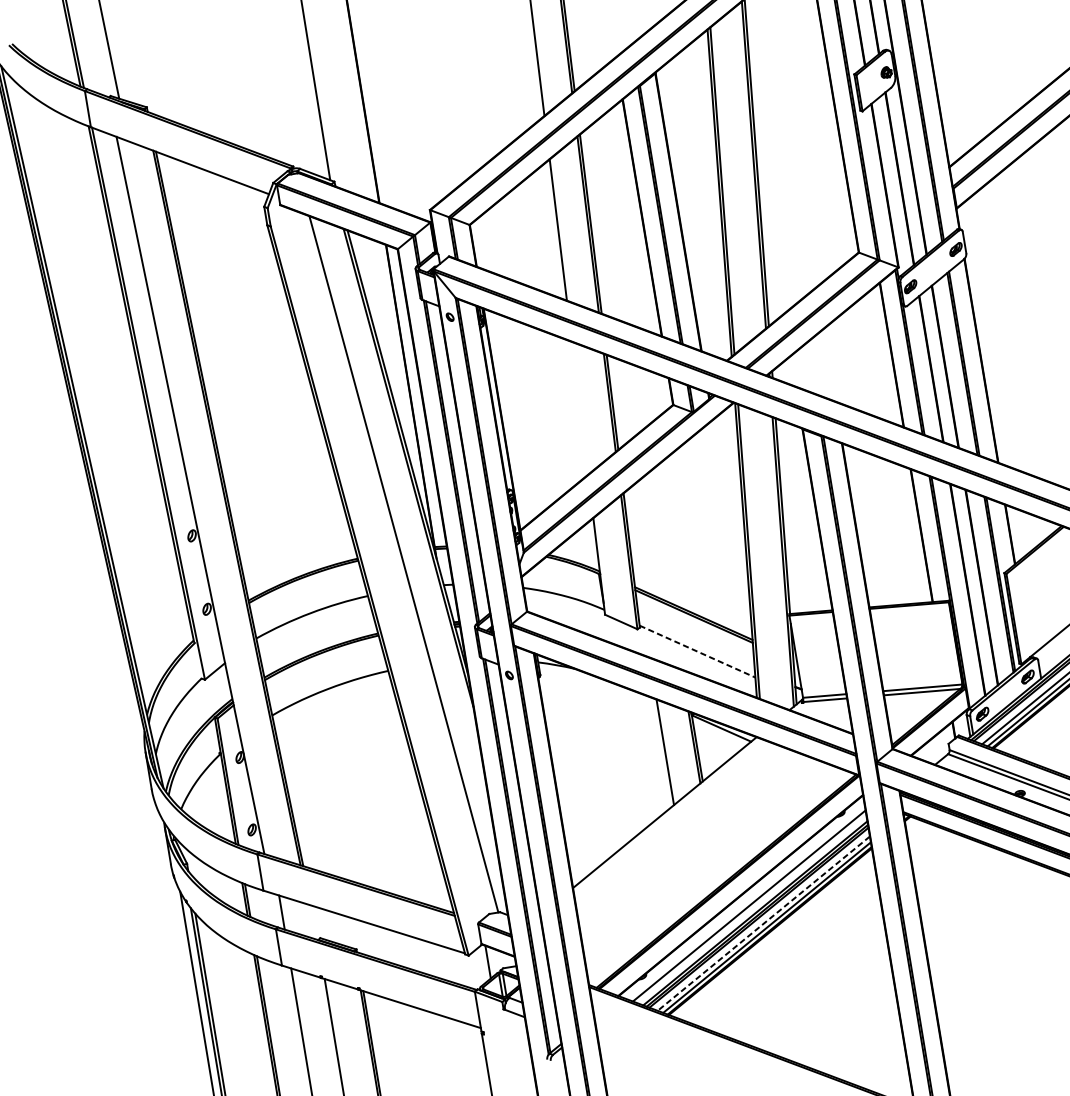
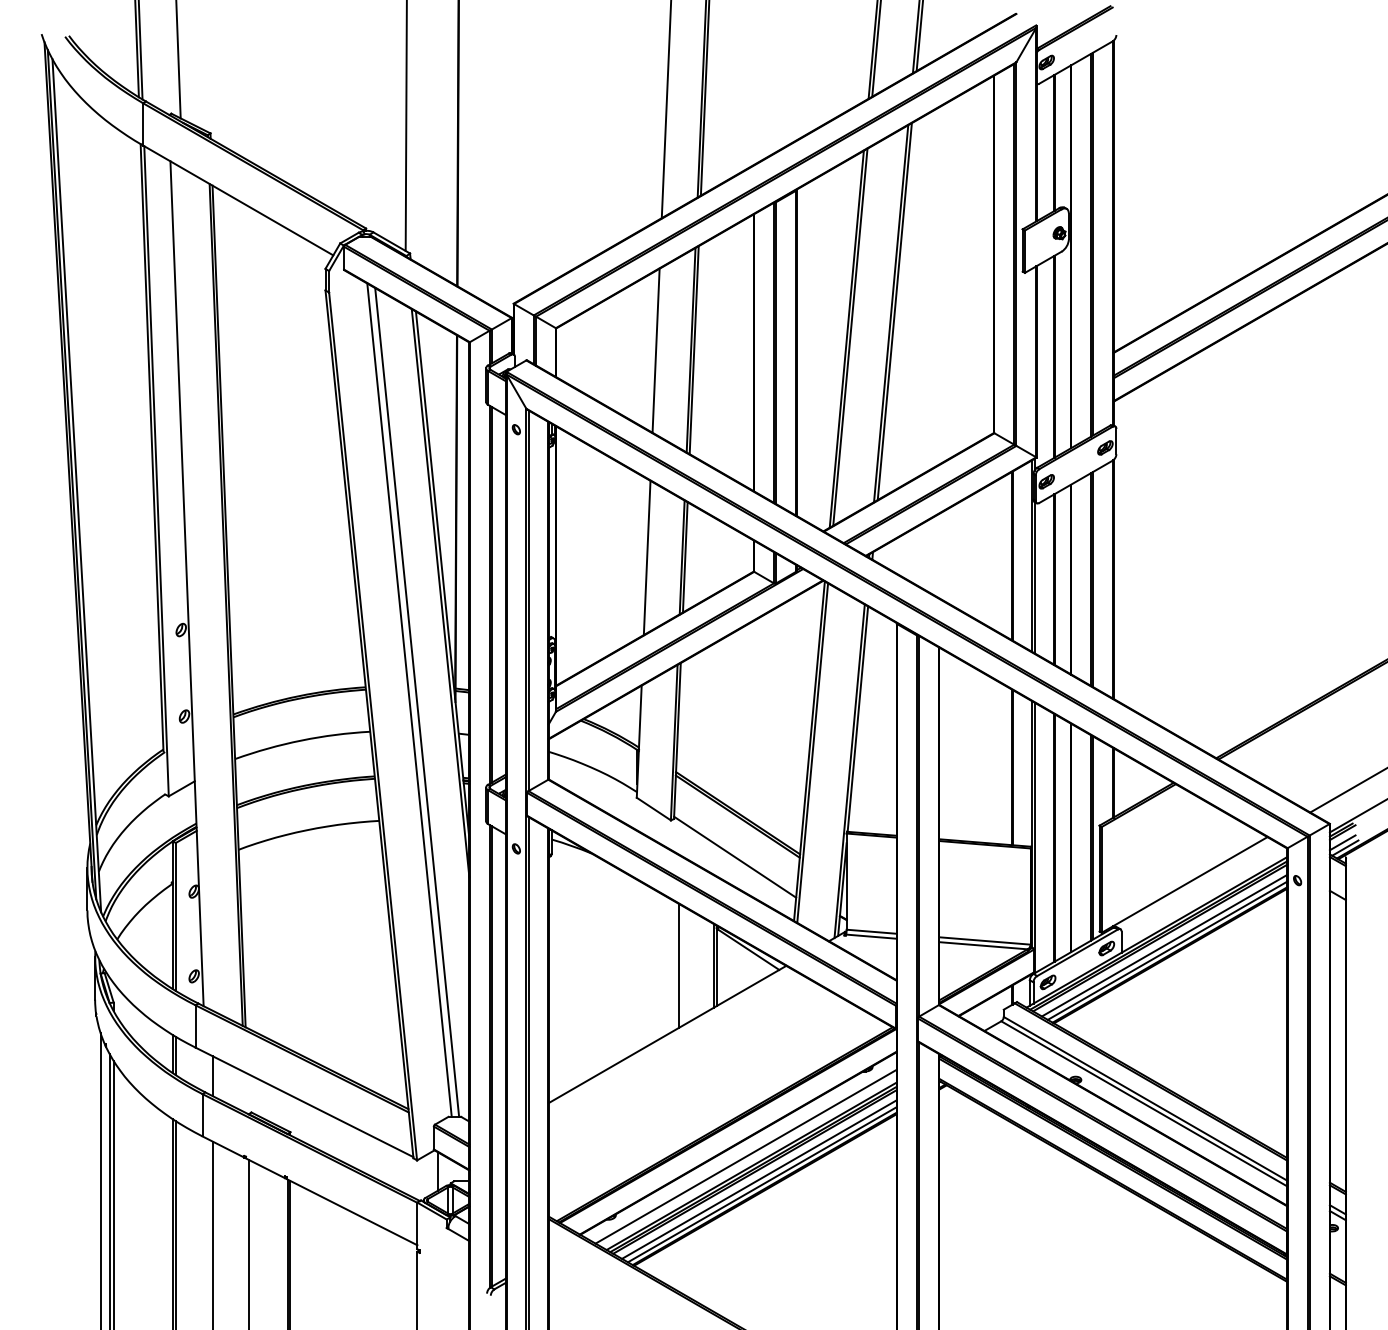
line: (579, 408) -> (646, 557), added
line: (396, 562) -> (409, 699), added
line: (697, 651) -> (735, 857), dashed -> solid
line: (763, 923) -> (759, 1179), dashed -> solid

